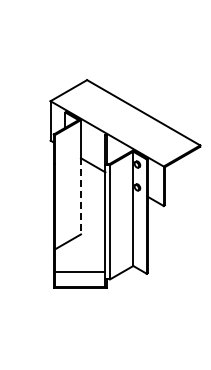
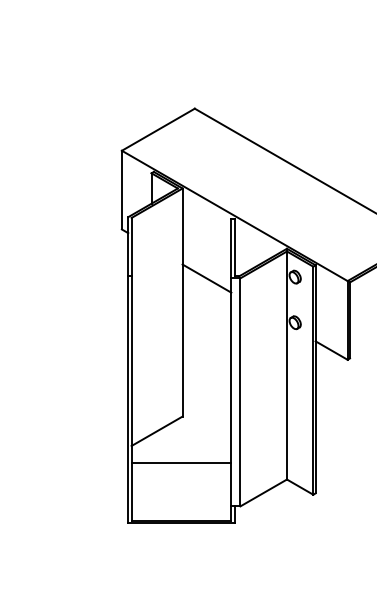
line: (80, 196) -> (181, 340), dashed -> solid
line: (80, 271) -> (181, 462), moved

